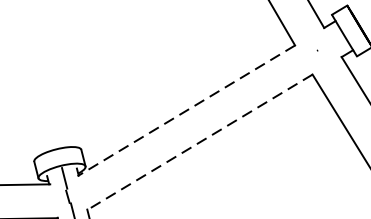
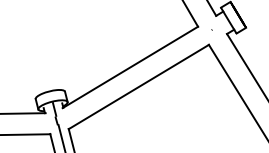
line: (186, 110) -> (130, 67), dashed -> solid
line: (199, 143) -> (138, 87), dashed -> solid

